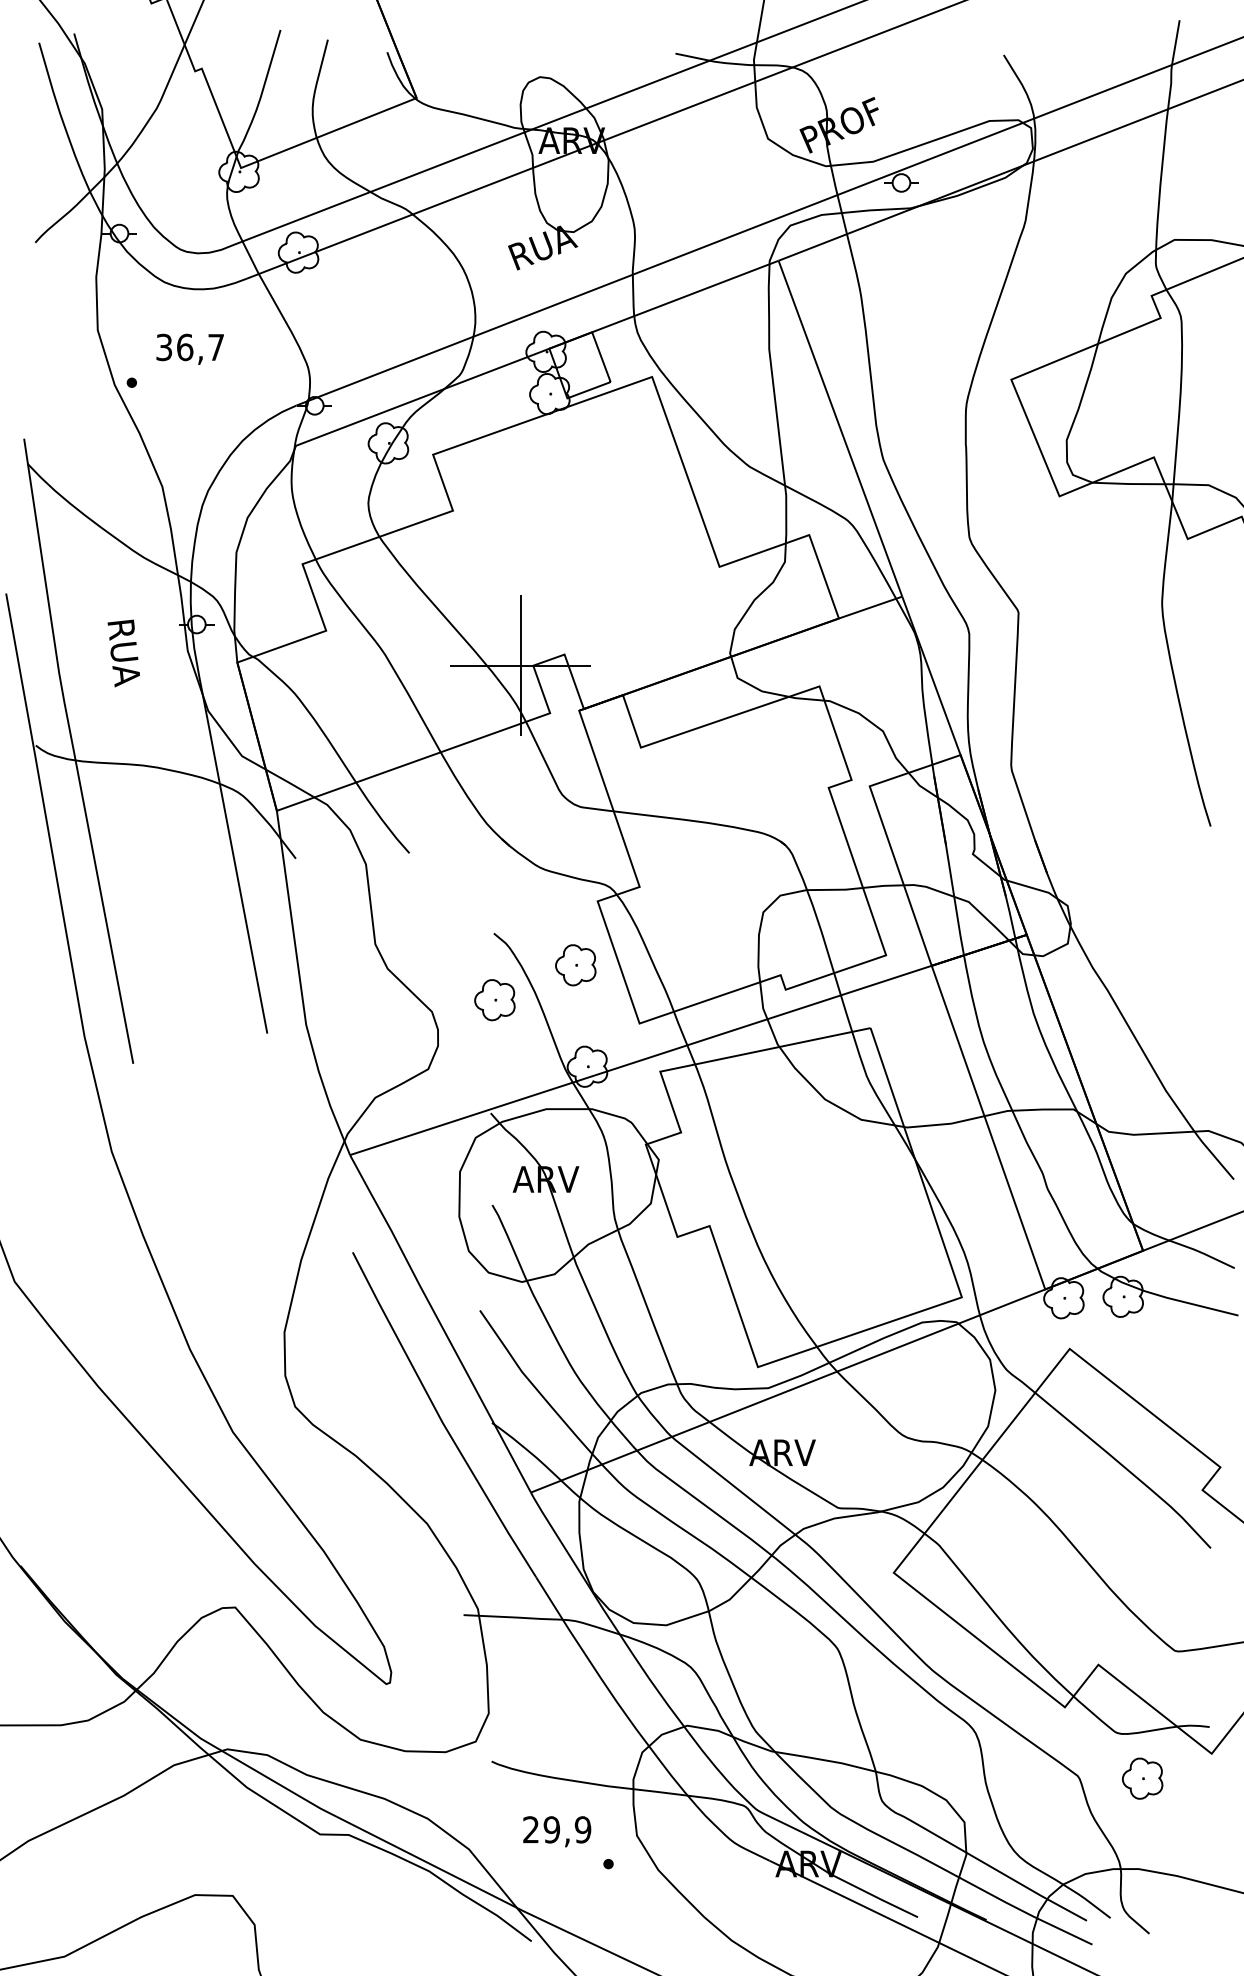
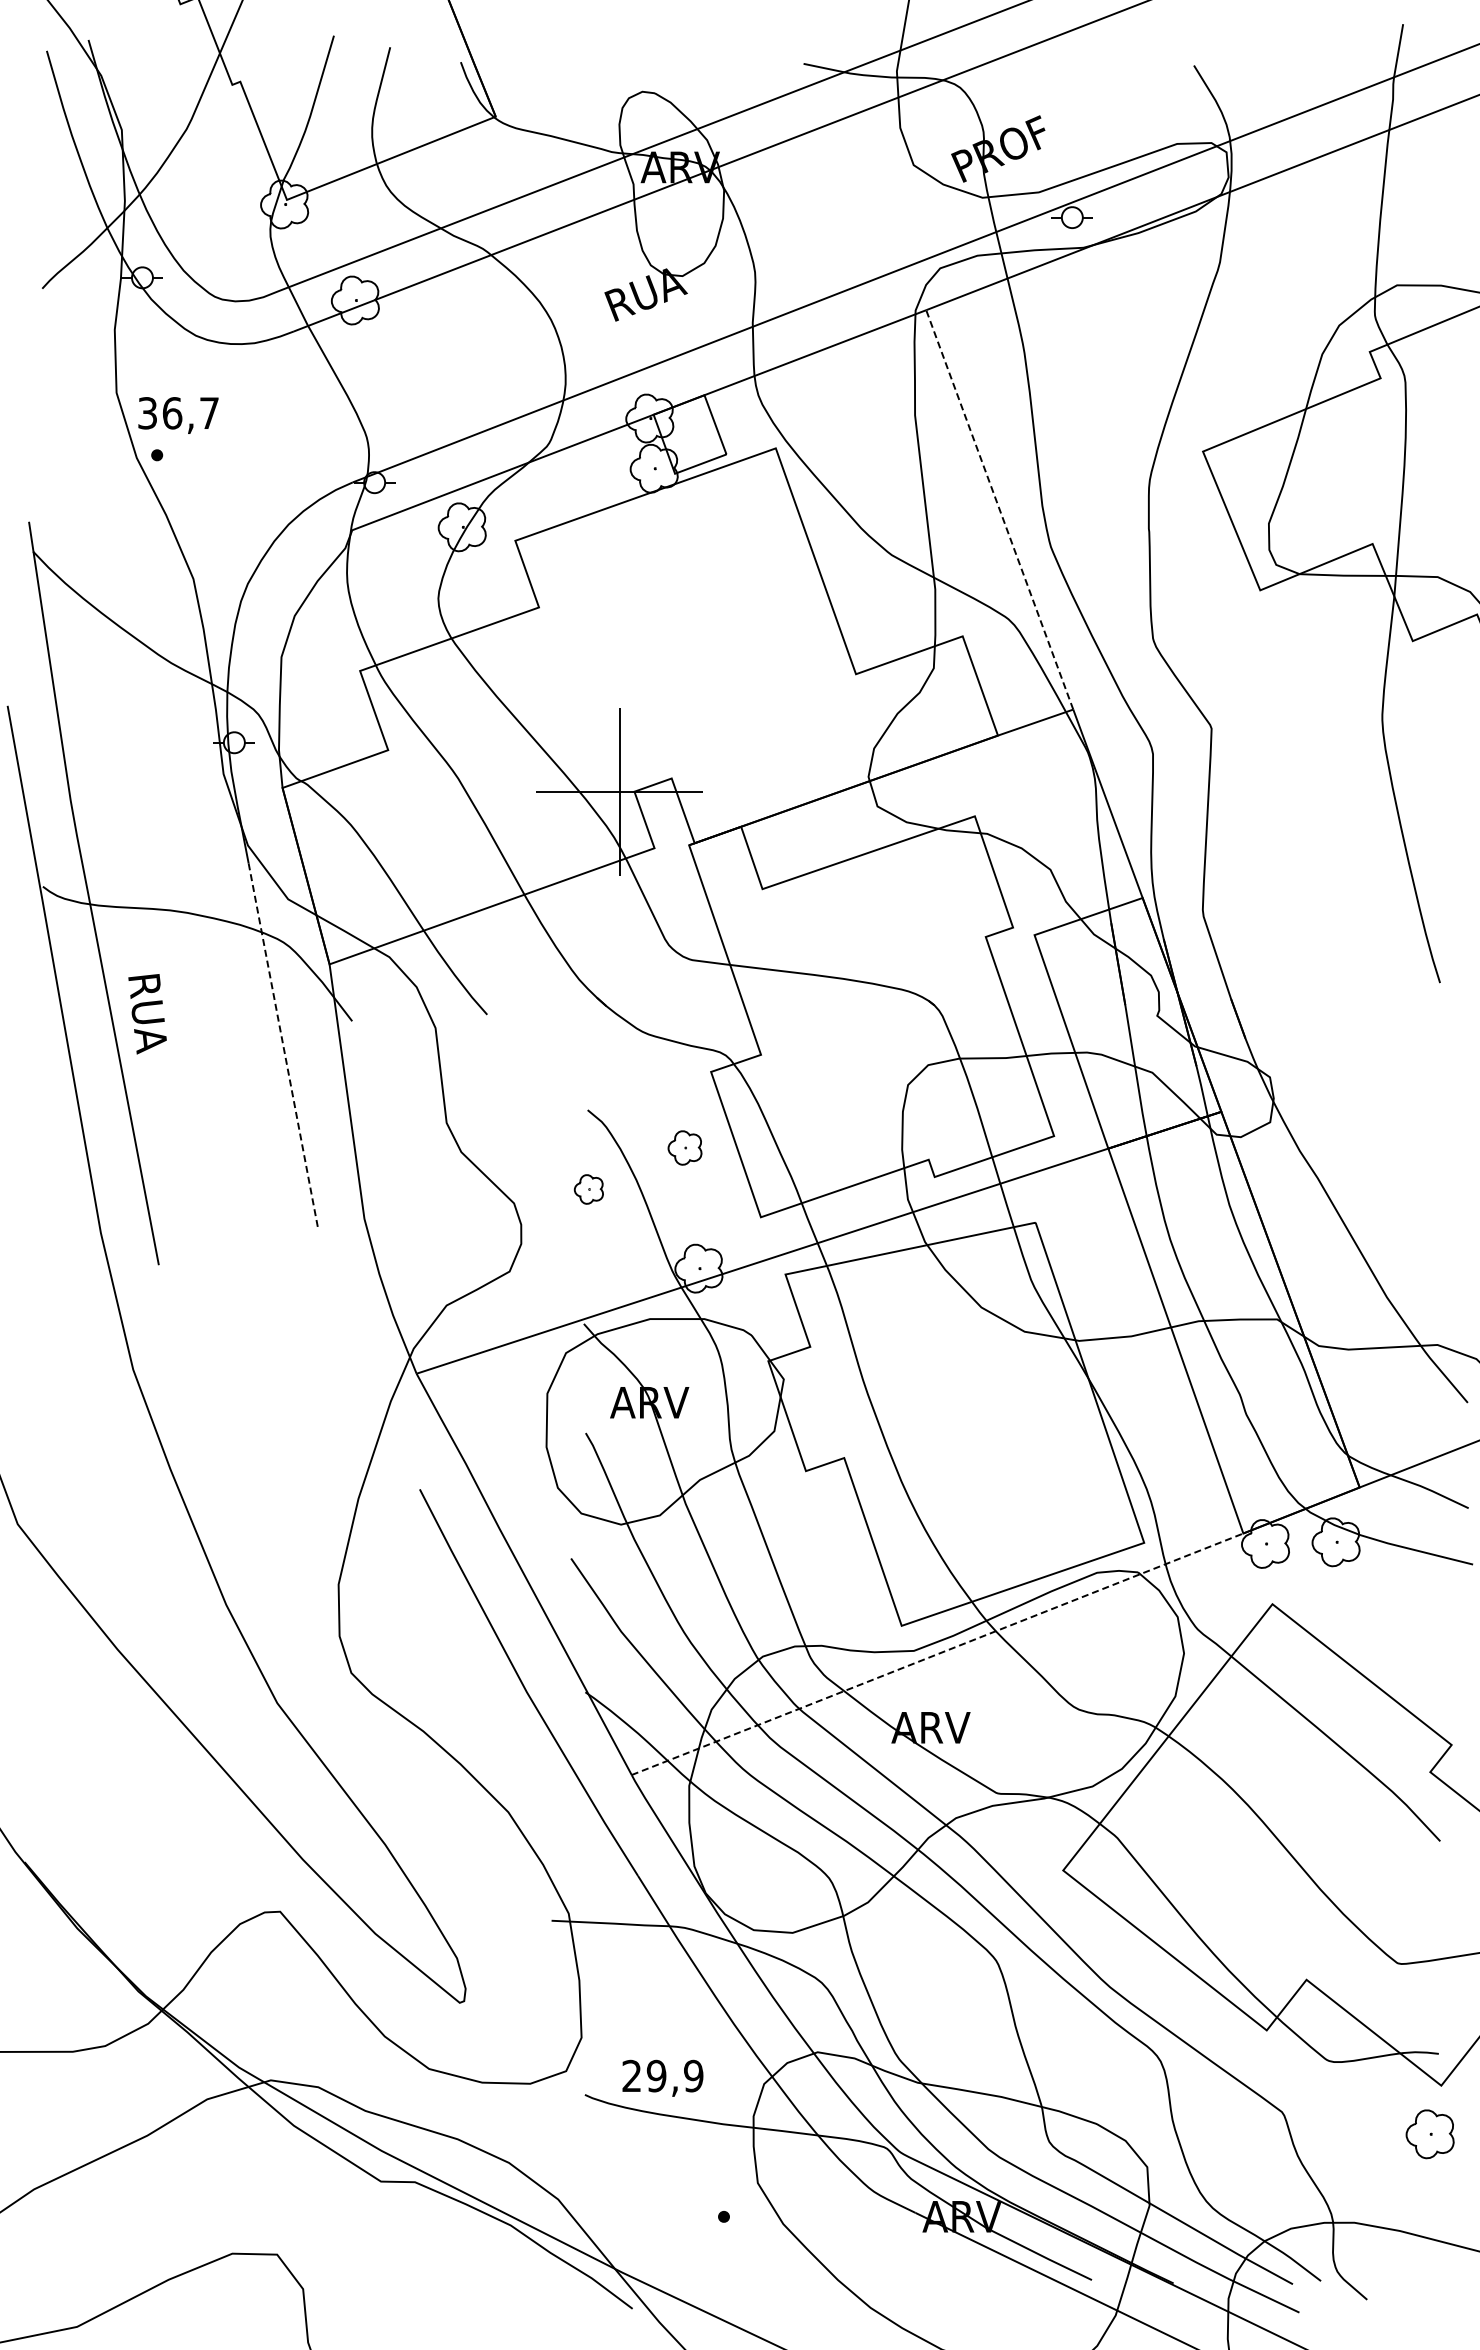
text: (190, 349) -> (178, 415), moved
line: (840, 428) -> (999, 509), solid -> dashed
text: (123, 653) -> (147, 1014), moved
line: (238, 879) -> (283, 1046), solid -> dashed
part: (575, 964) -> (684, 1147), size x0.7
part: (494, 1000) -> (588, 1189), size x0.6
line: (788, 1391) -> (937, 1654), solid -> dashed
part: (1142, 1778) -> (1429, 2134), moved
text: (556, 1831) -> (662, 2077), moved

